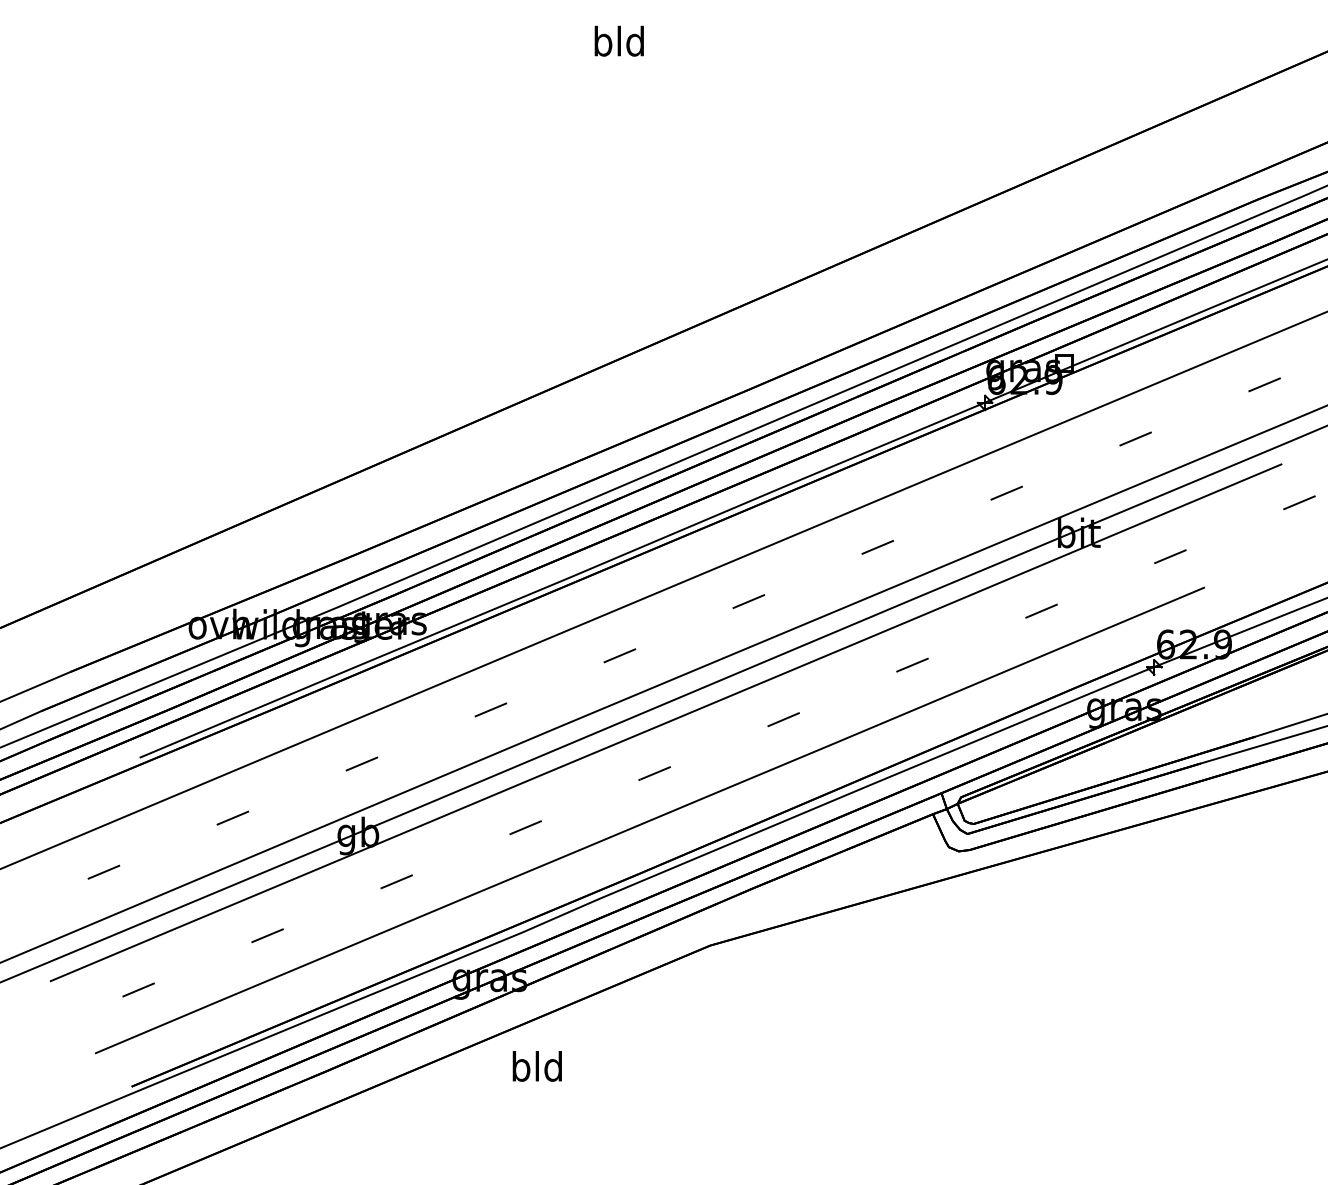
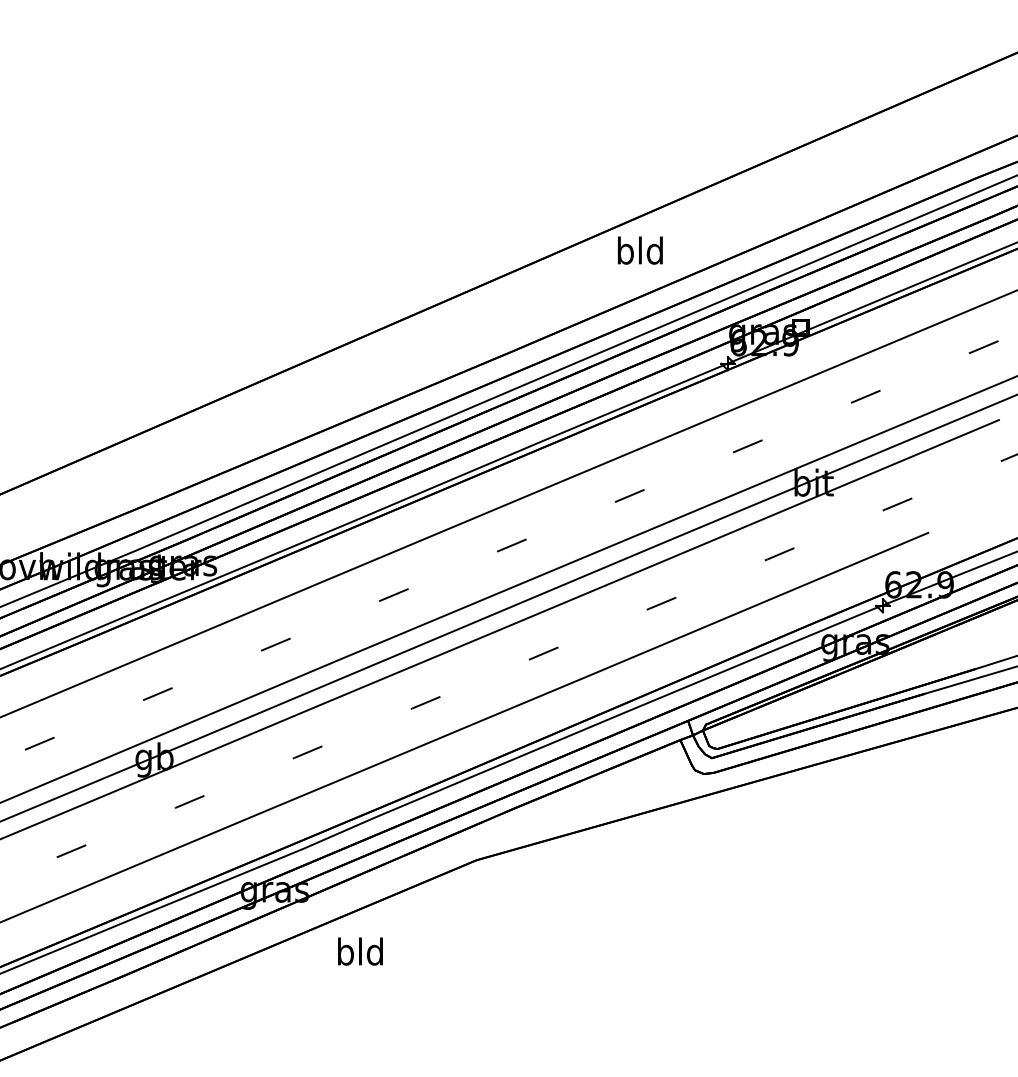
text: (618, 40) -> (639, 249), moved
text: (536, 1066) -> (359, 951), moved

